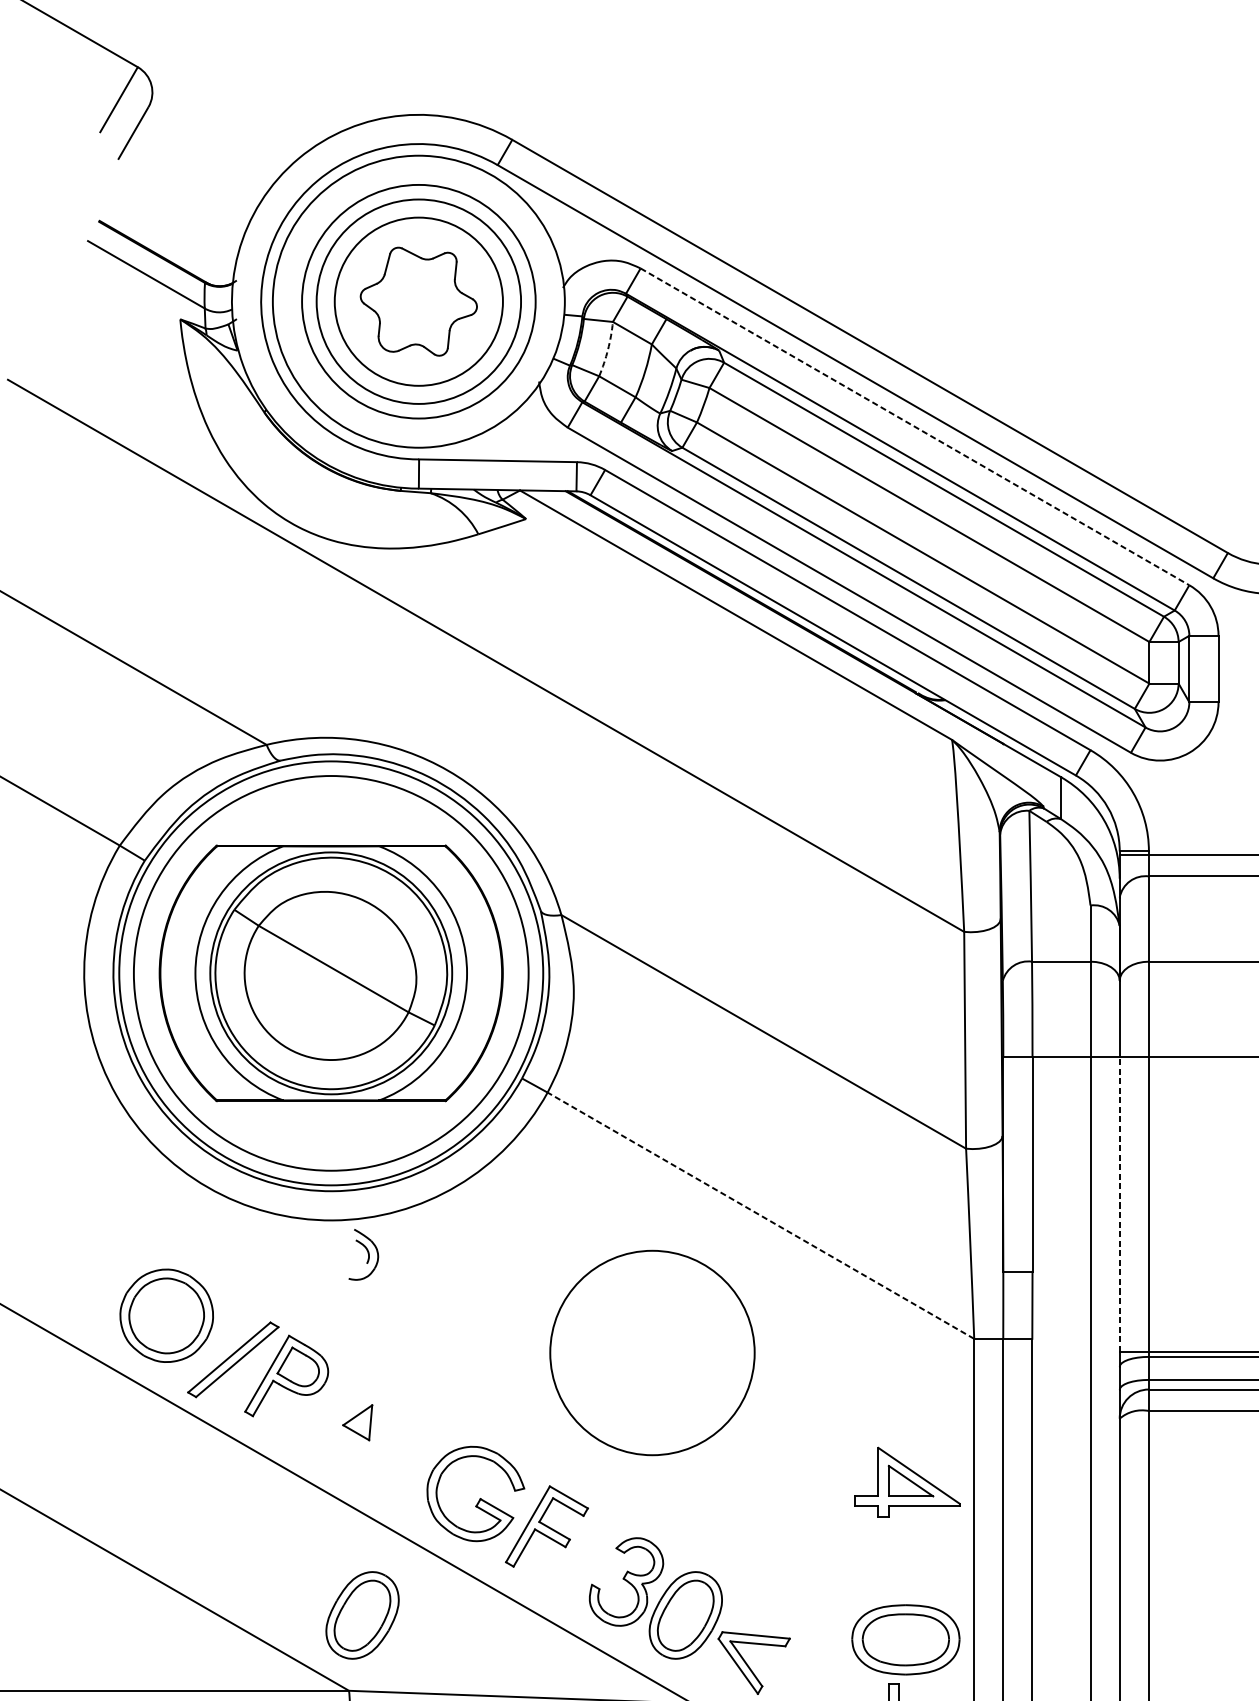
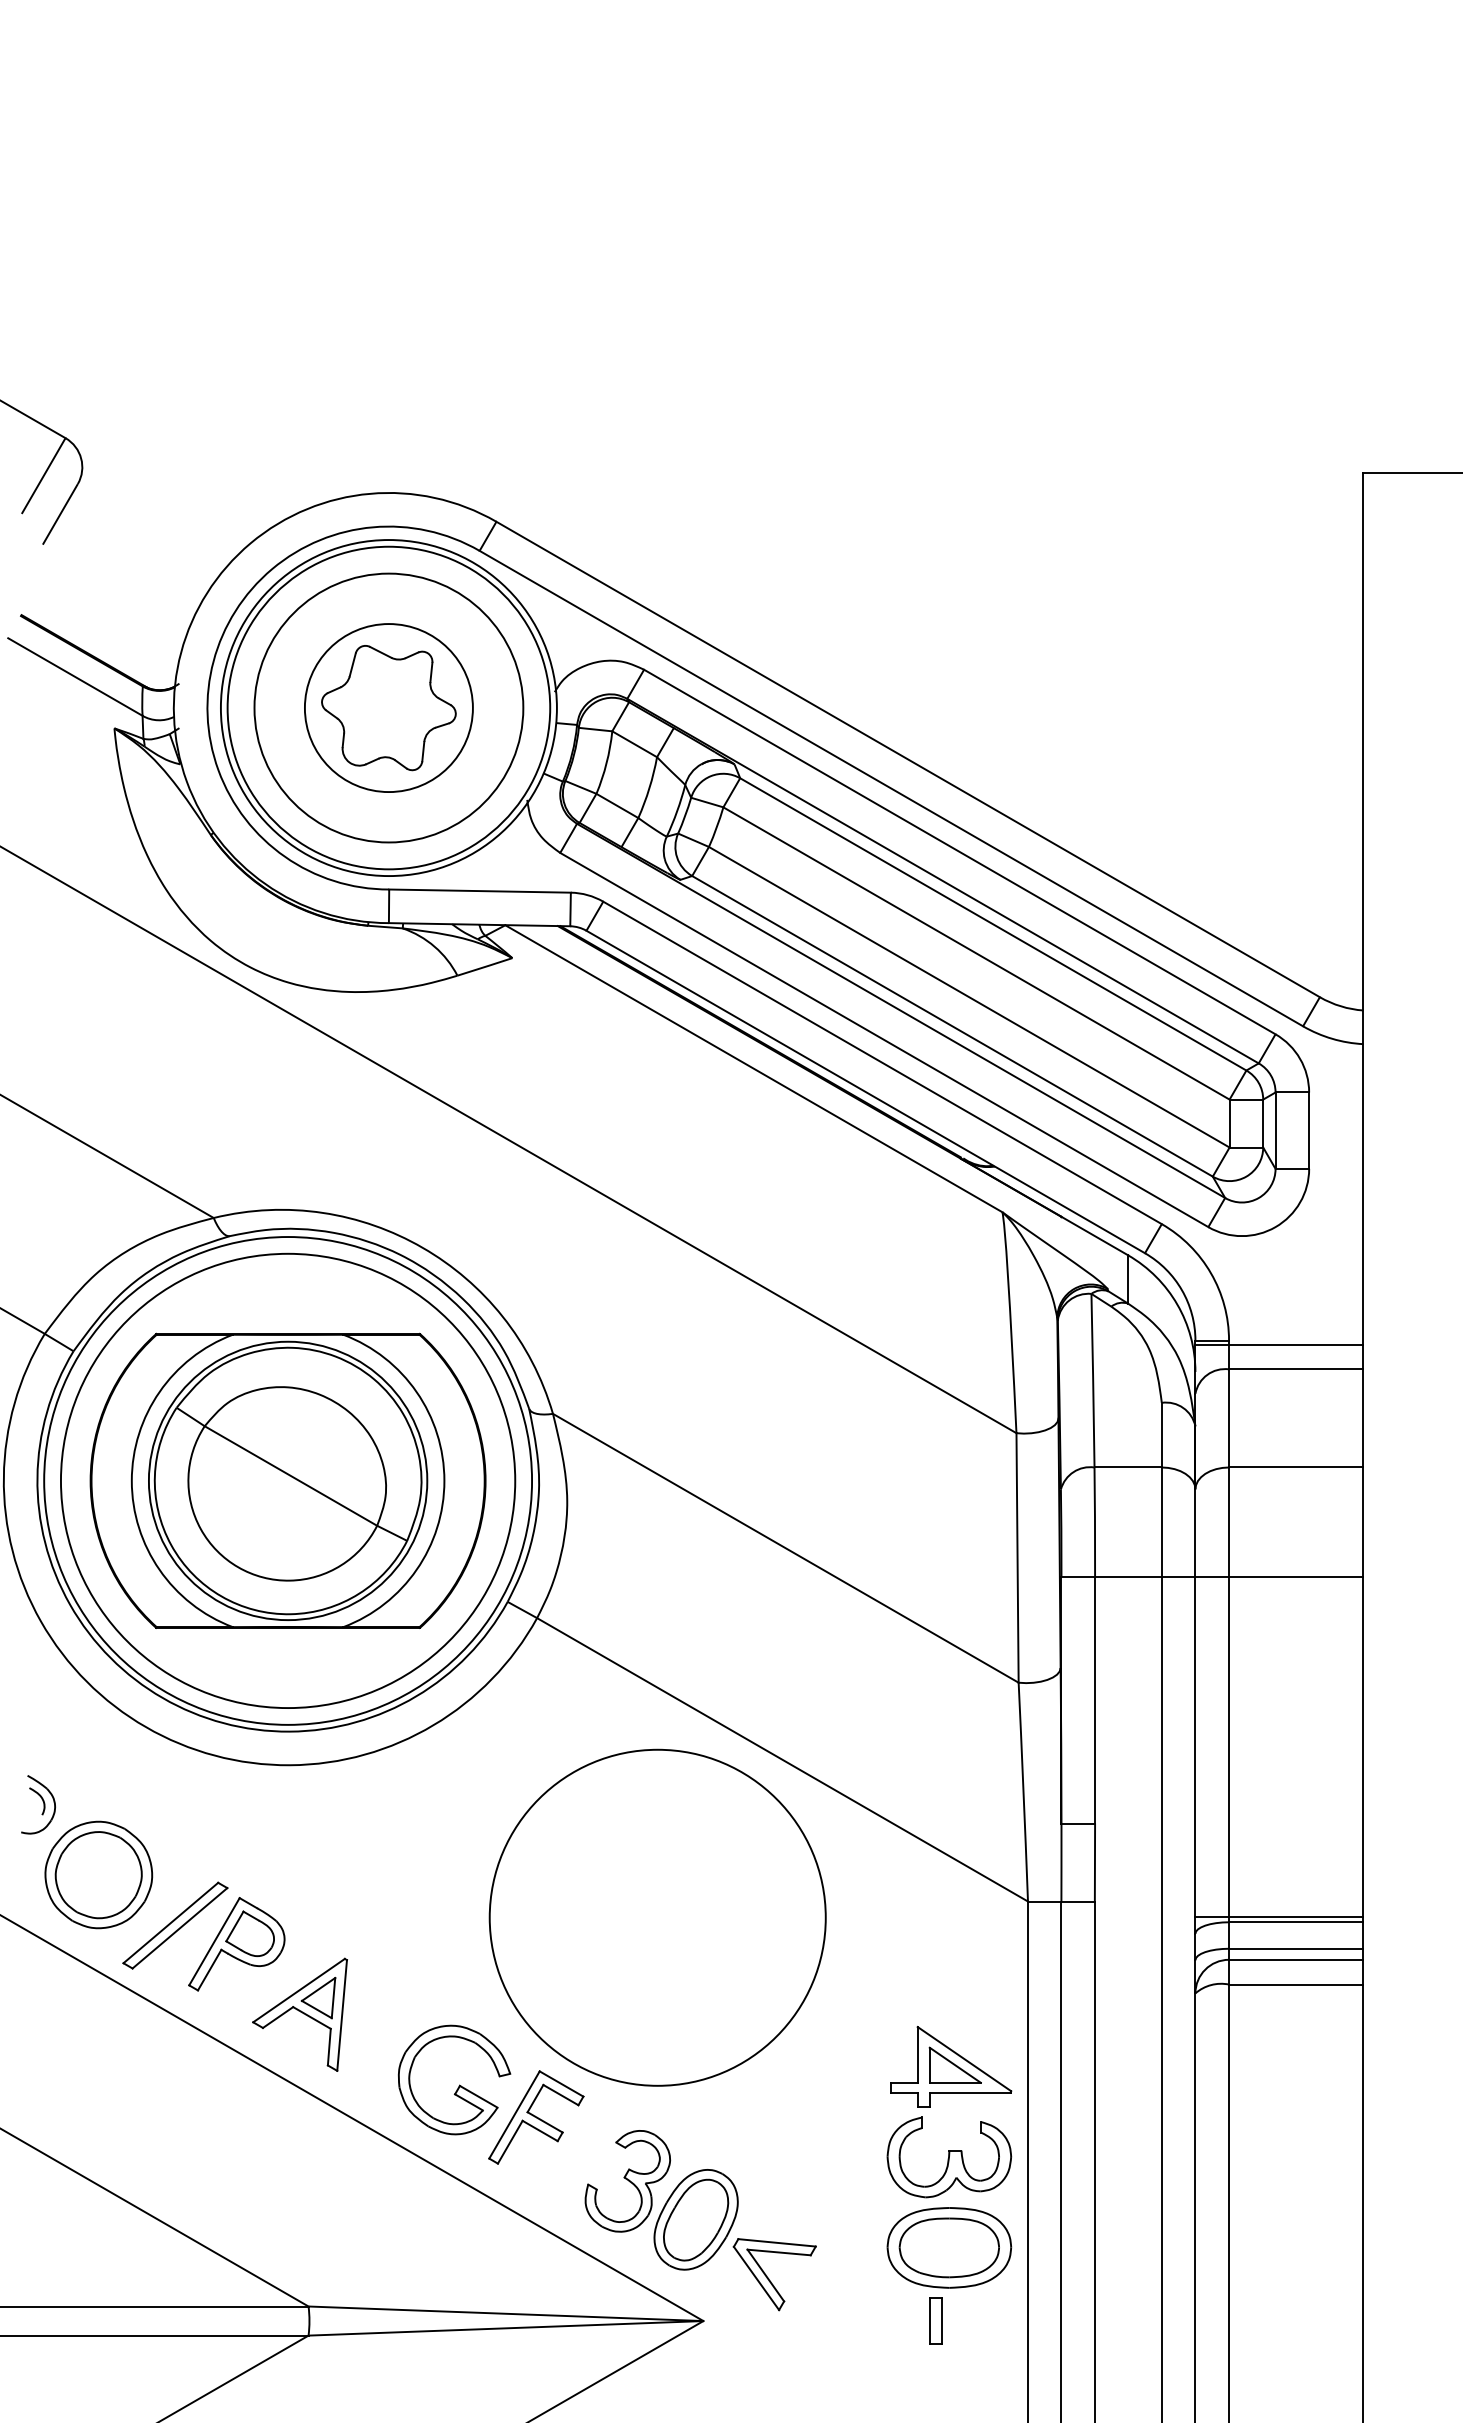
circle: (418, 301) -> (388, 707), size x1.67
circle: (418, 302) -> (388, 708), size x0.71
arc: (607, 349) -> (606, 763), dashed -> solid
line: (914, 427) -> (959, 852), dashed -> solid
line: (1119, 1204) -> (1195, 1746), dashed -> solid
line: (760, 1215) -> (782, 1759), dashed -> solid
part: (363, 1254) -> (38, 1804), moved
circle: (652, 1352) -> (657, 1917), size x1.43
part: (341, 1437) -> (299, 2014), added
part: (906, 1561) -> (949, 2157), added
part: (362, 1615) -> (323, 2219), removed

